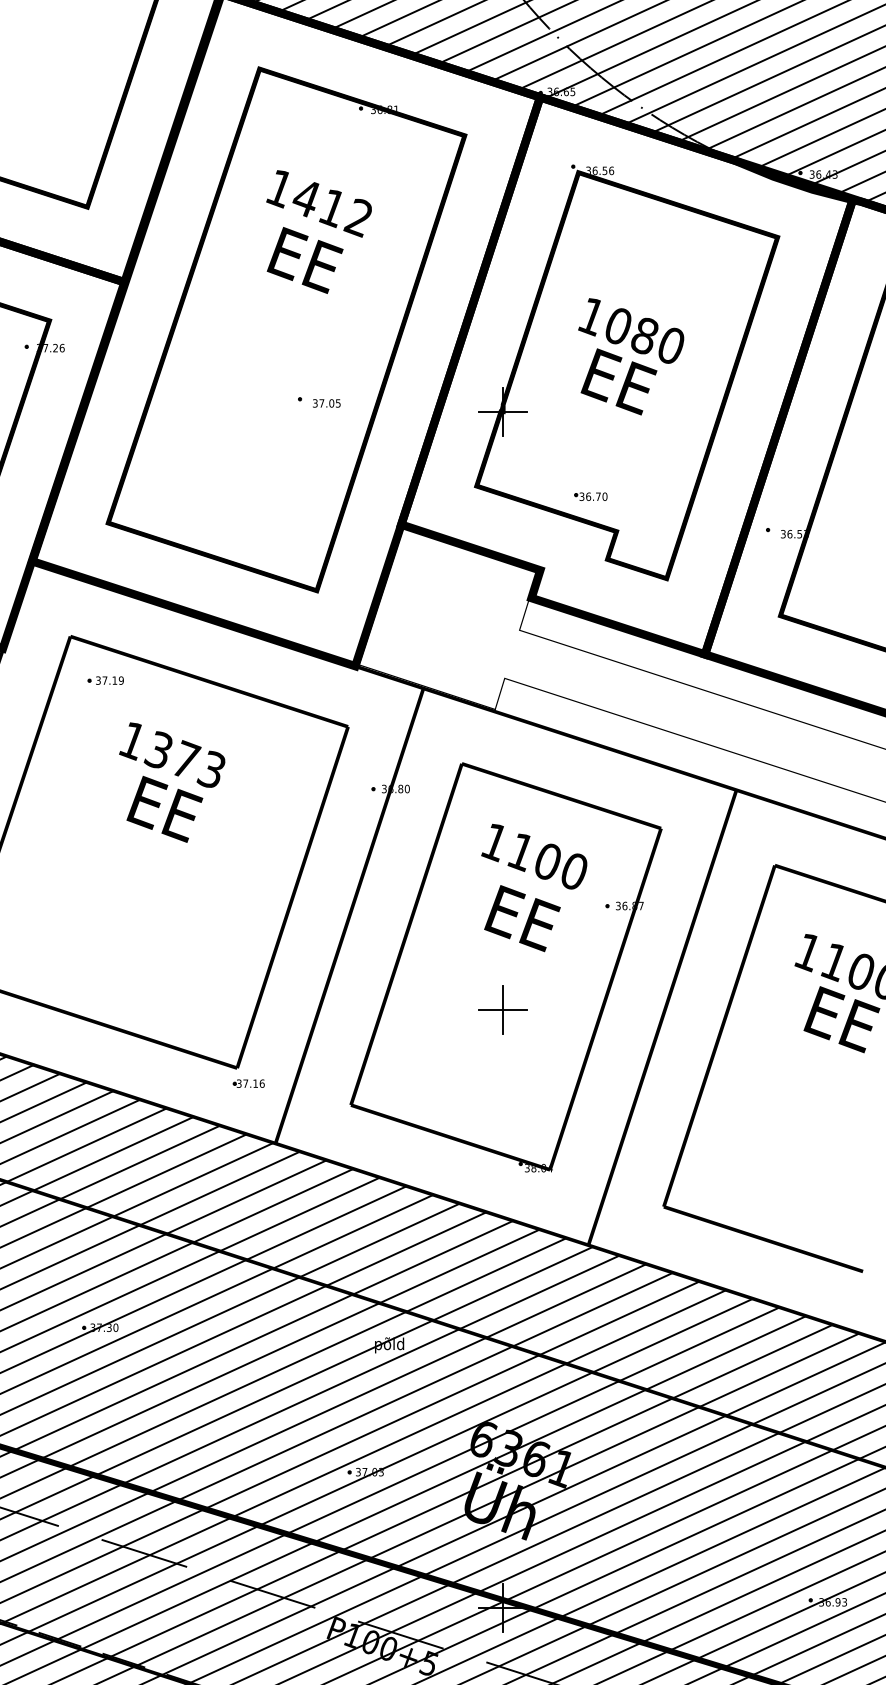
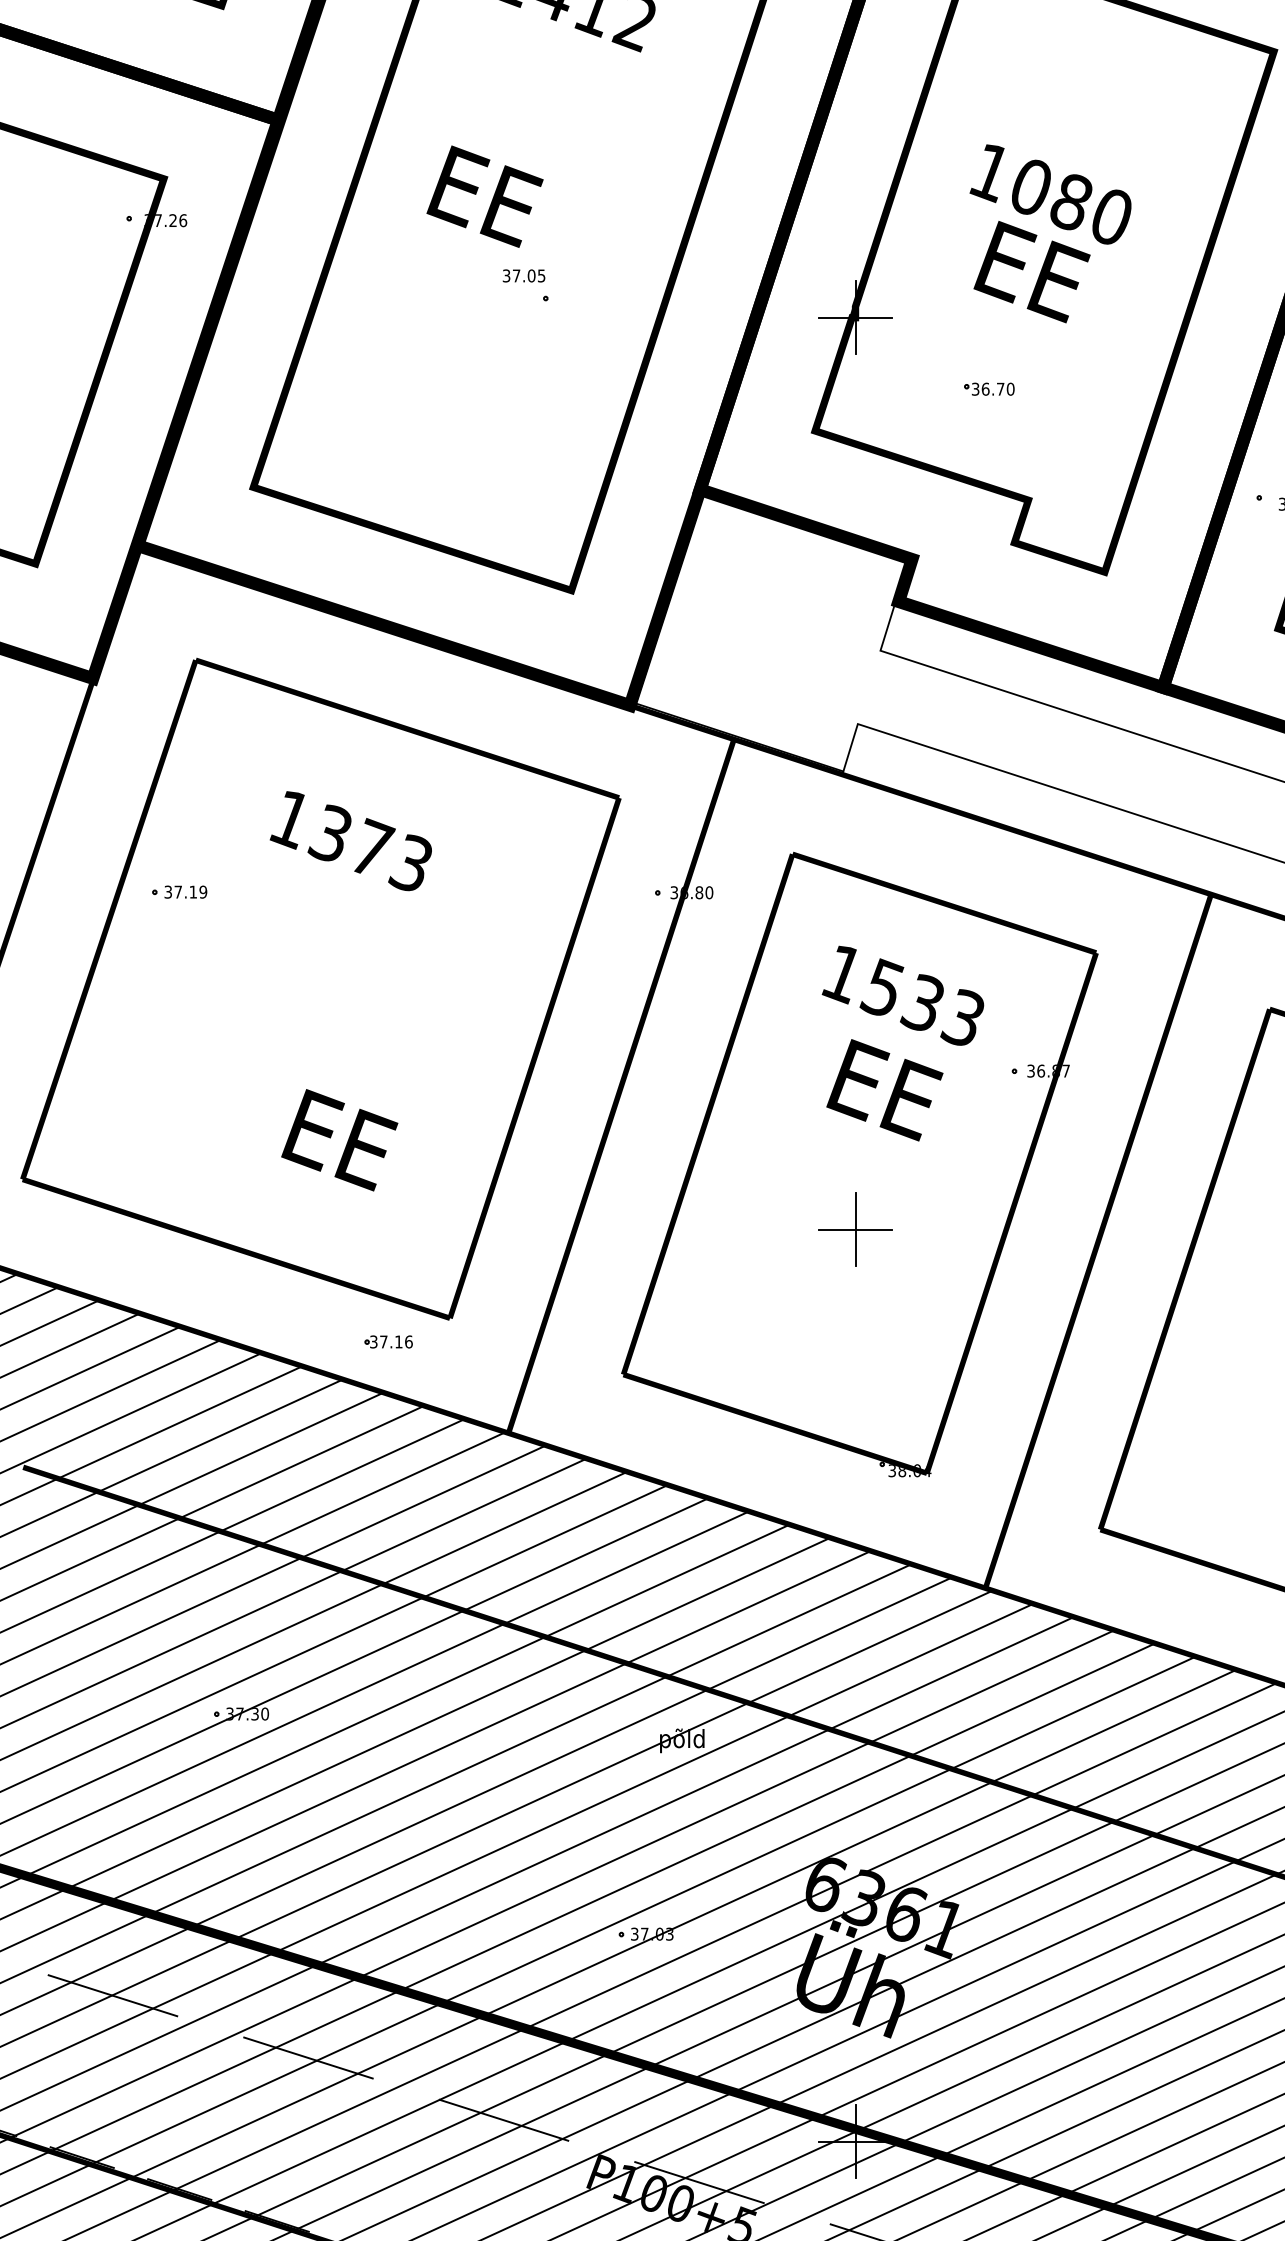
text: (304, 260) -> (483, 196), moved
text: (326, 403) -> (523, 276), moved
part: (590, 496) -> (988, 388), moved
part: (105, 680) -> (179, 891), moved
text: (164, 808) -> (339, 1138), moved
text: (546, 860) -> (921, 1001), 1100 -> 1533
part: (248, 1083) -> (387, 1341), moved

